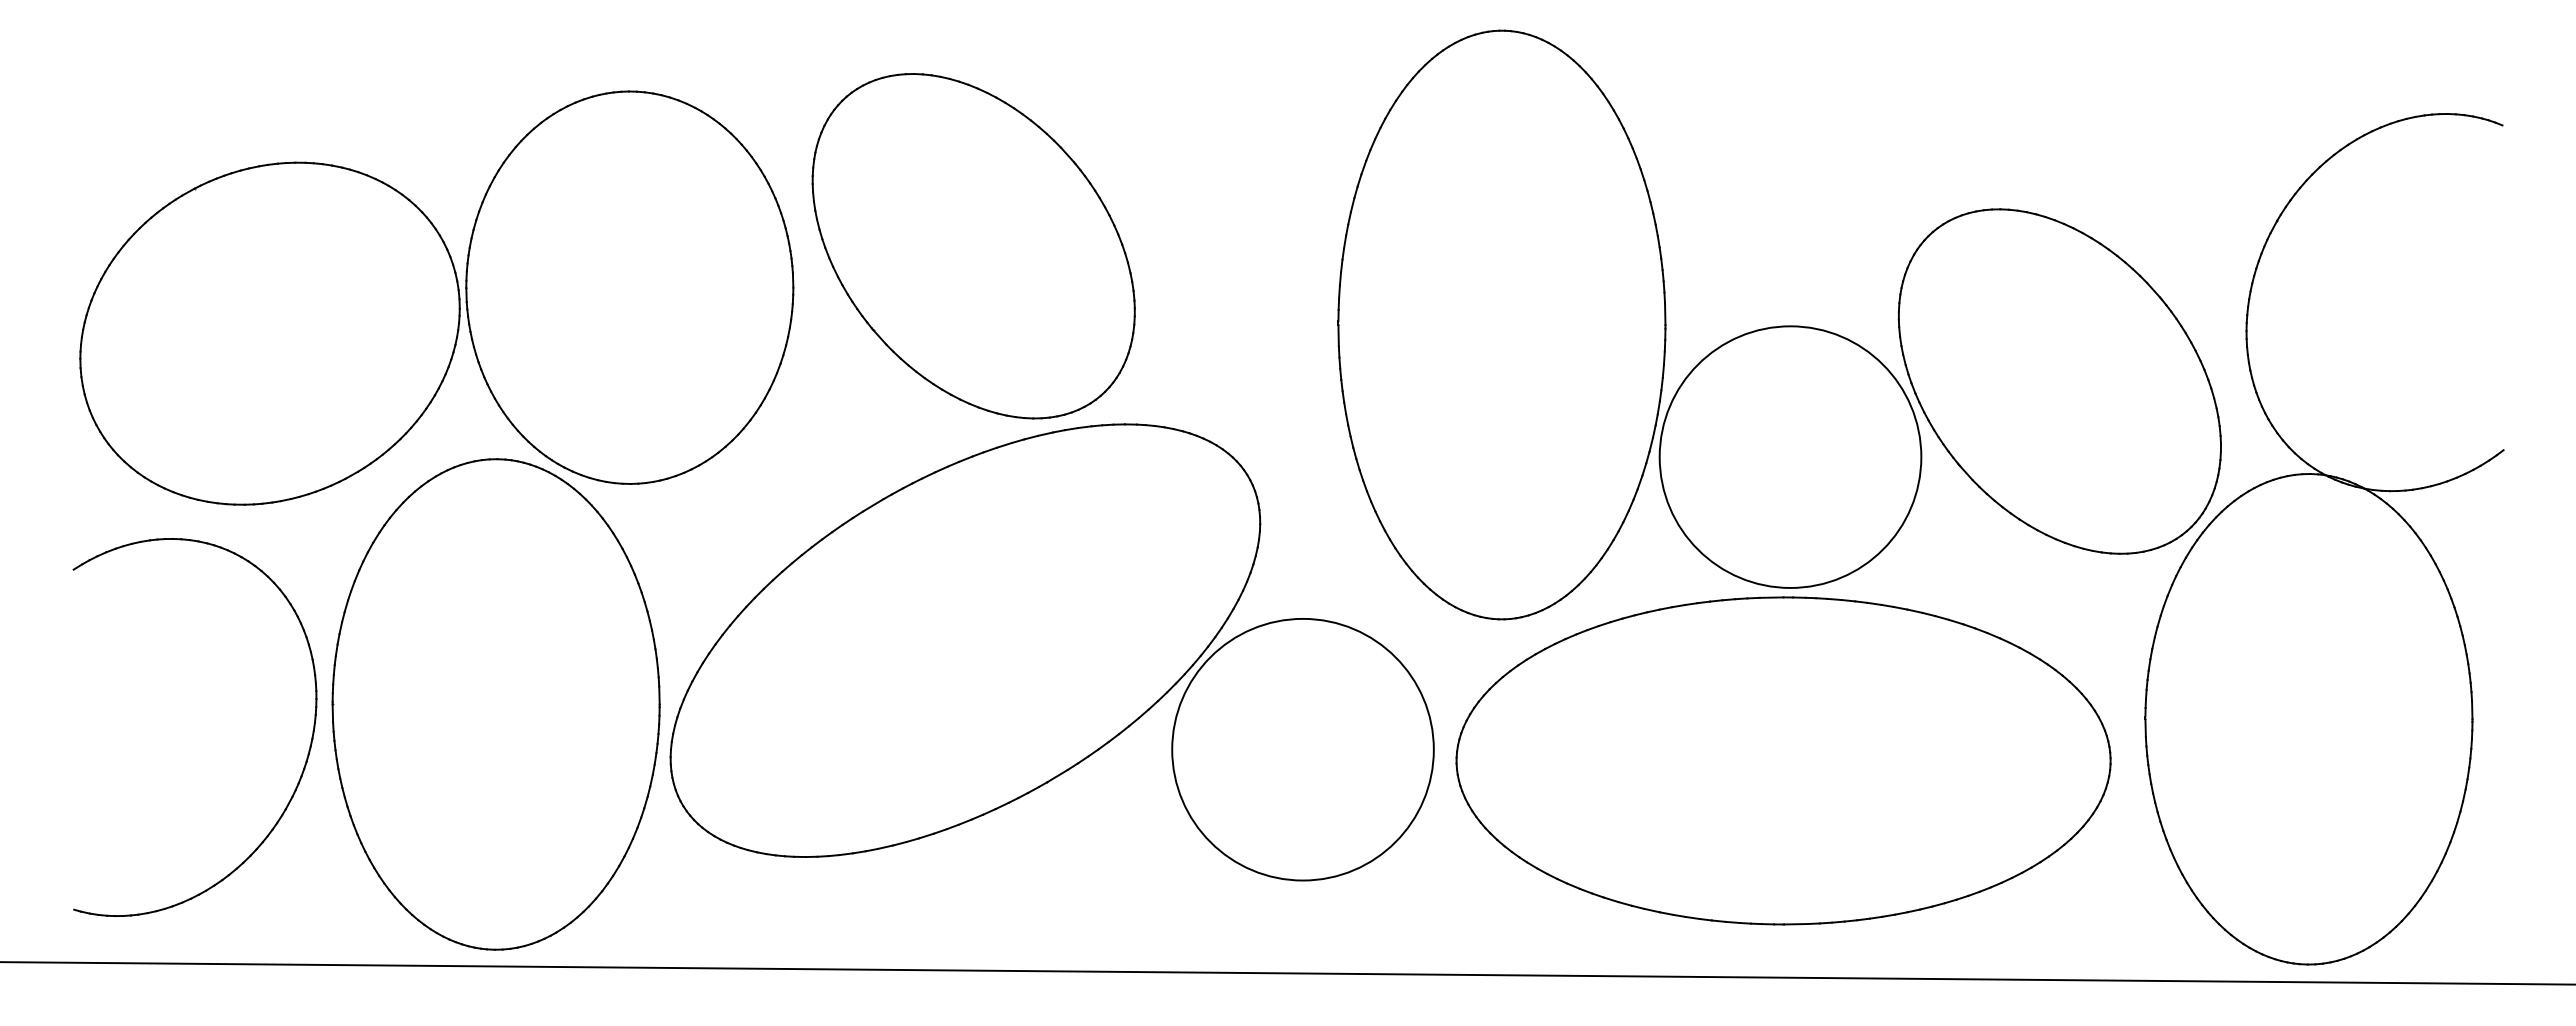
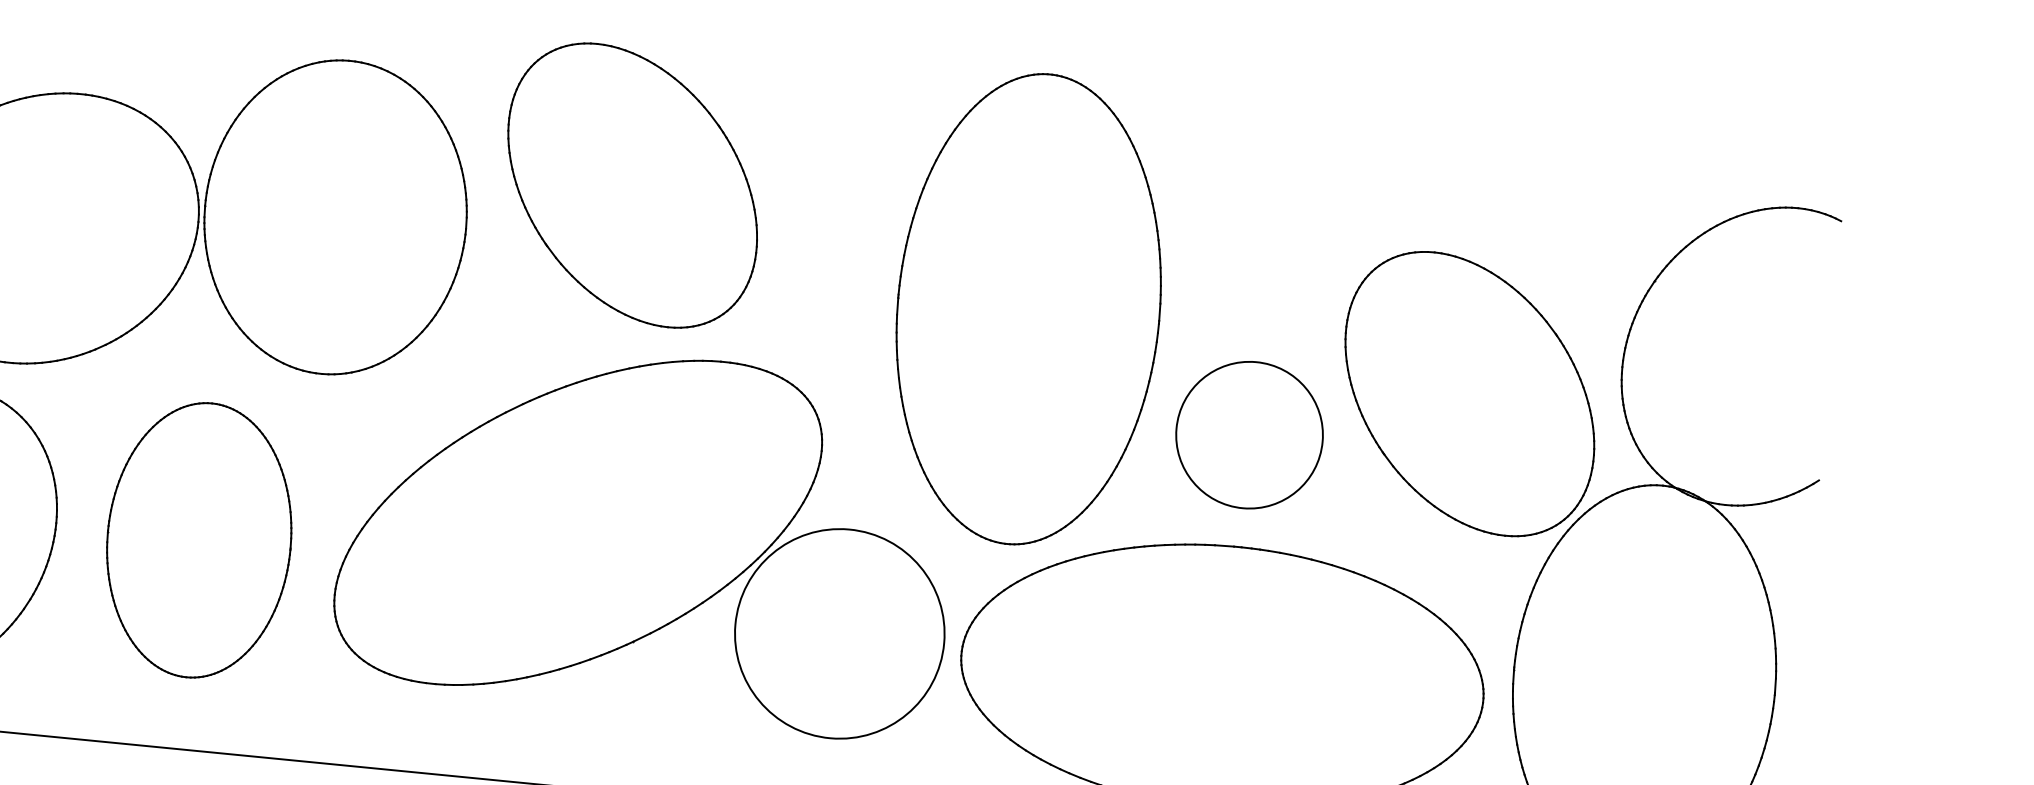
part: (973, 246) -> (632, 185), moved
circle: (1790, 456) -> (1249, 434), size x0.7
part: (495, 704) -> (198, 540), size x0.7

